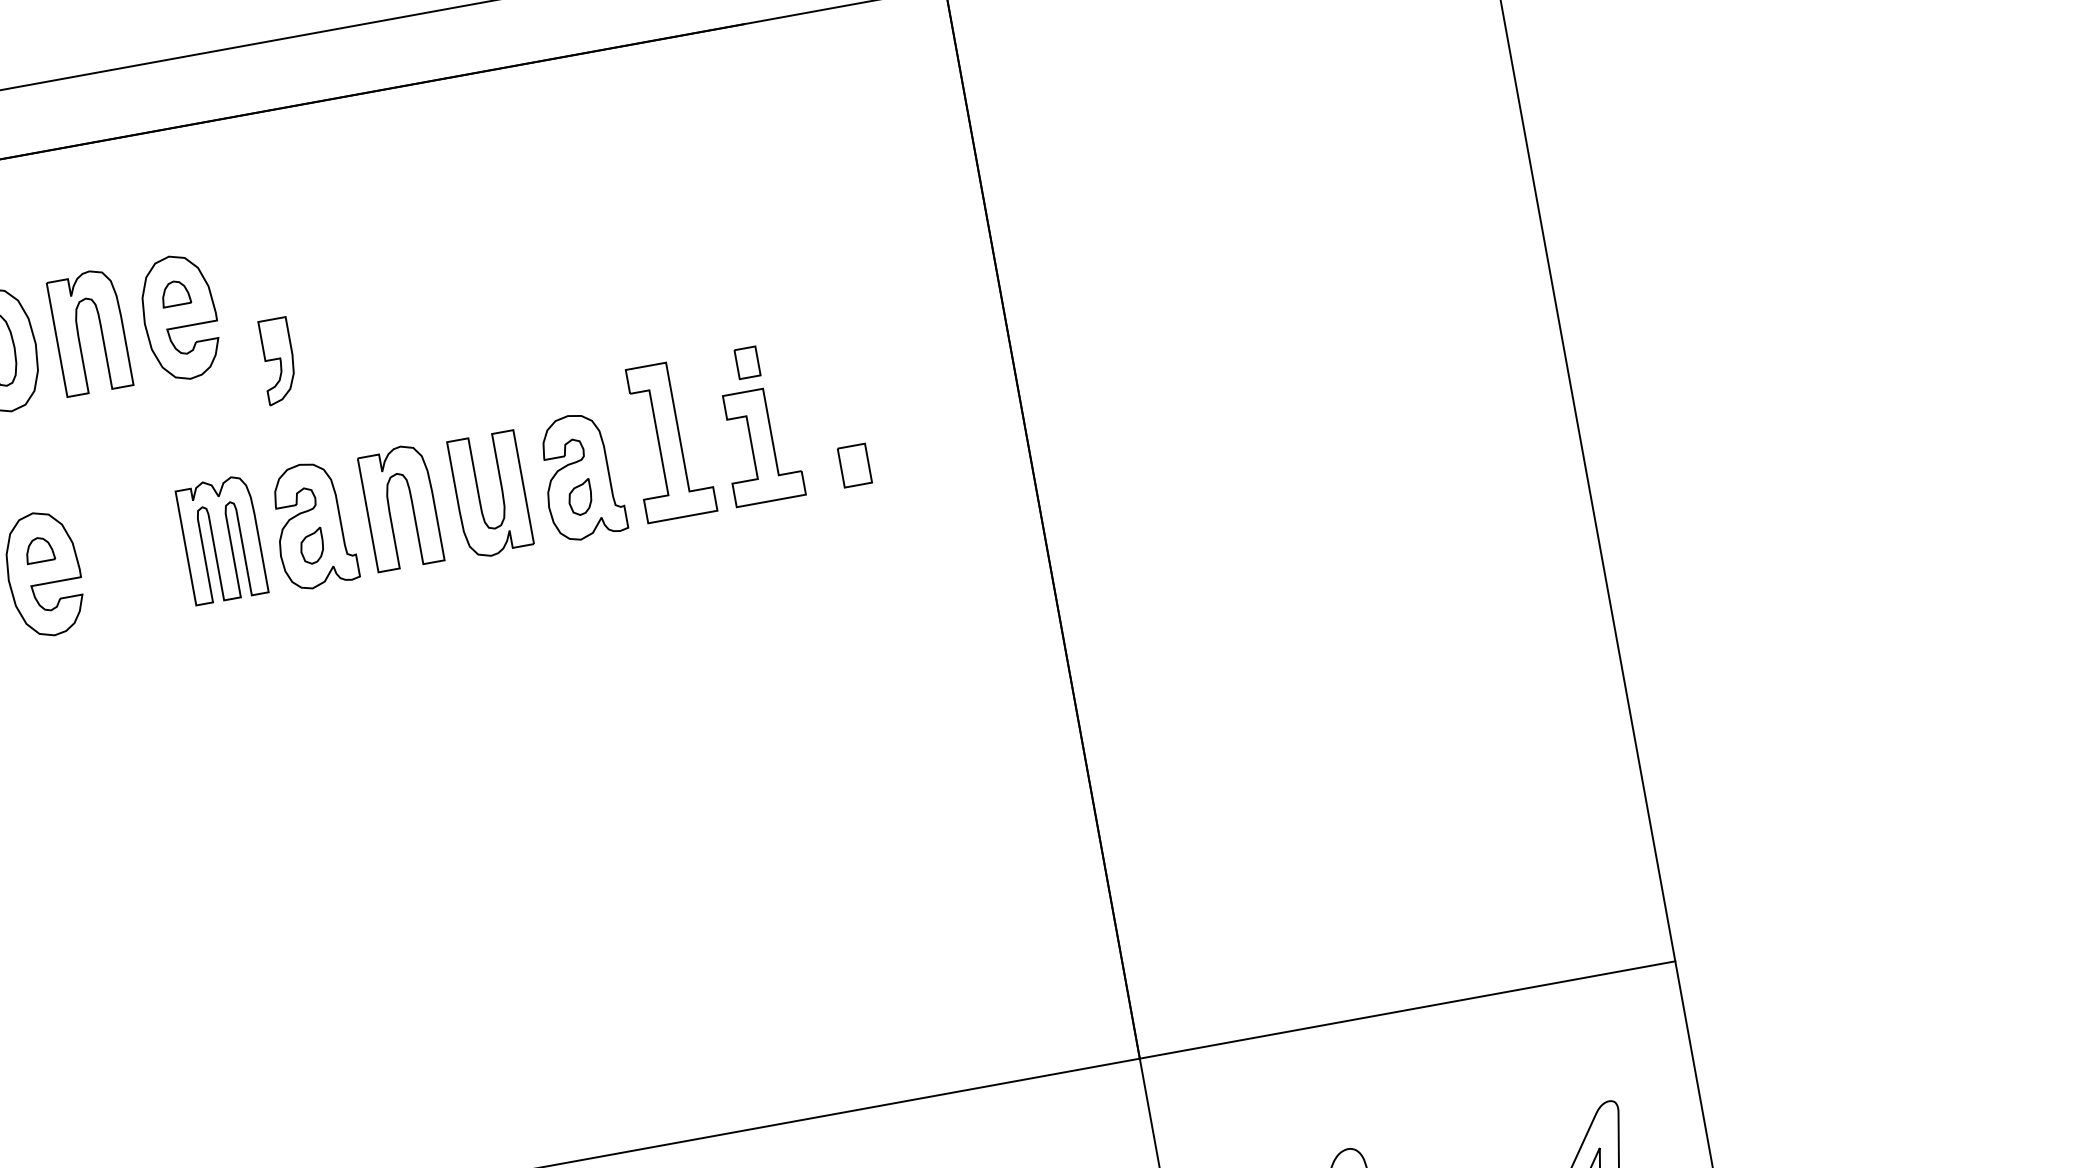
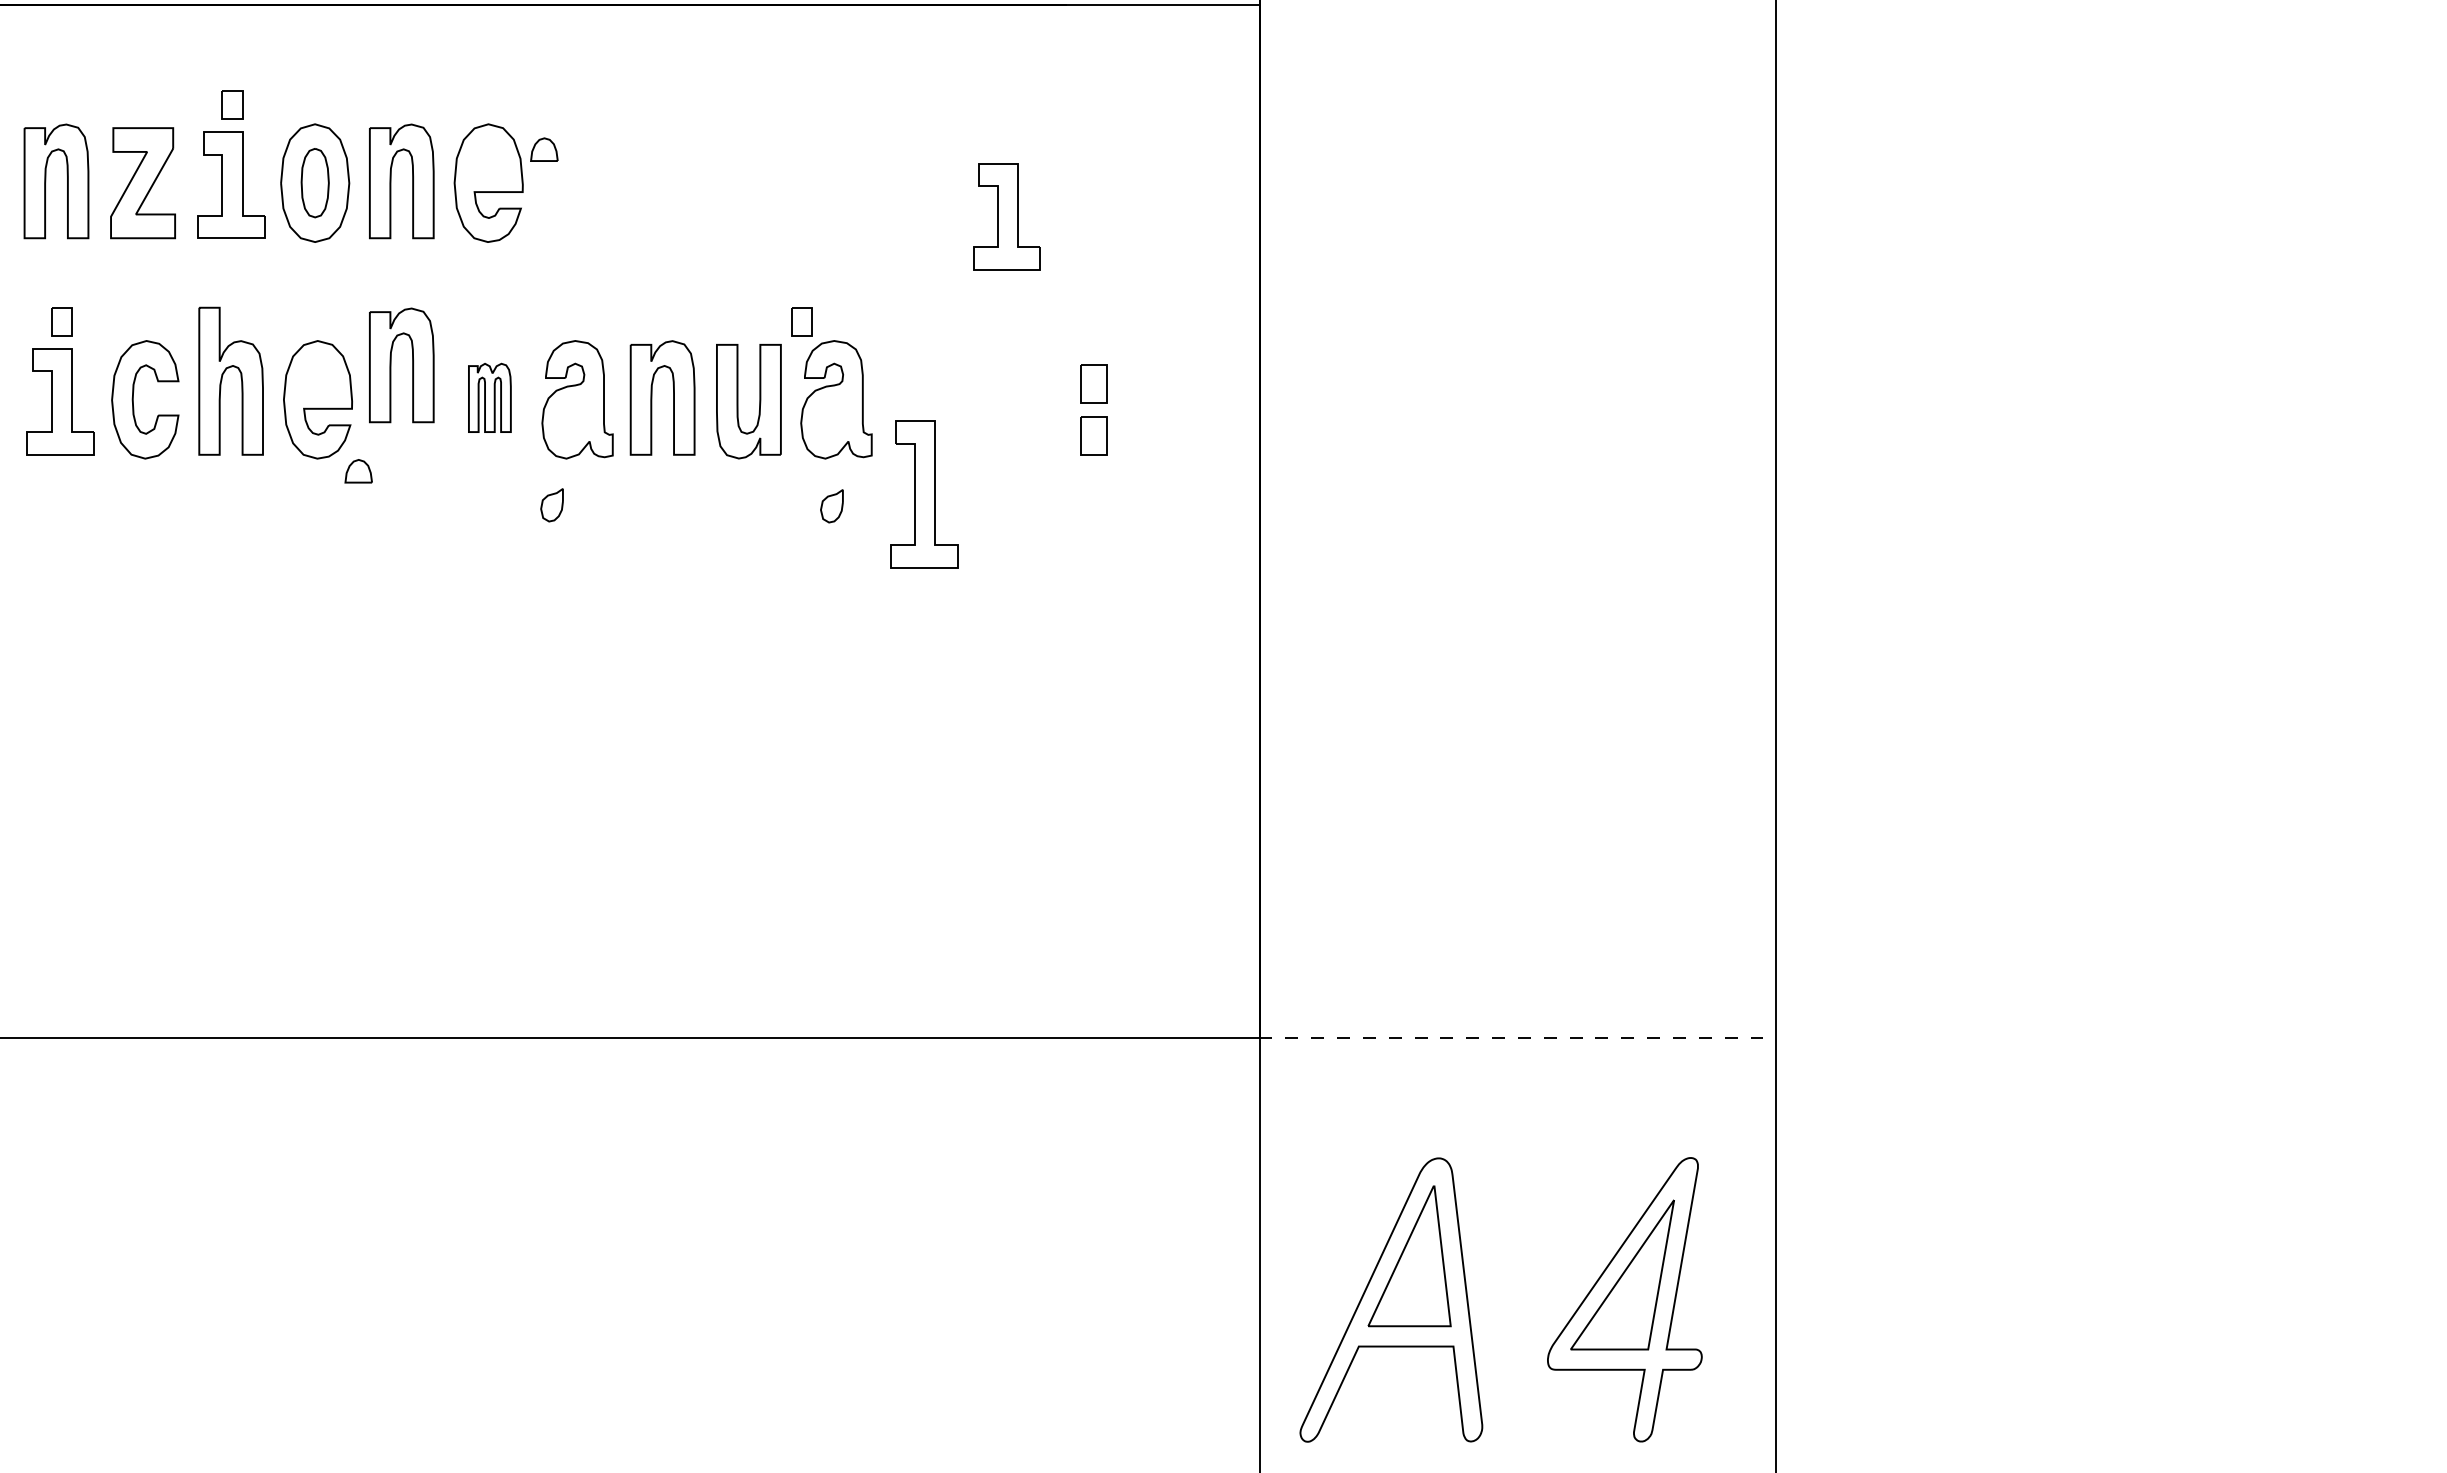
part: (175, 293) -> (544, 149), moved
part: (277, 361) -> (572, 240), removed
part: (746, 362) -> (801, 321), moved
part: (844, 411) -> (1093, 383), added
part: (669, 441) -> (924, 494), moved
part: (760, 445) -> (1006, 216), moved
part: (579, 497) -> (831, 506), moved
part: (113, 524) -> (391, 365), added
part: (221, 539) -> (489, 397), size x0.6
part: (311, 546) -> (551, 505), moved
part: (39, 550) -> (358, 471), moved
line: (1408, 1009) -> (1518, 1038), solid -> dashed

